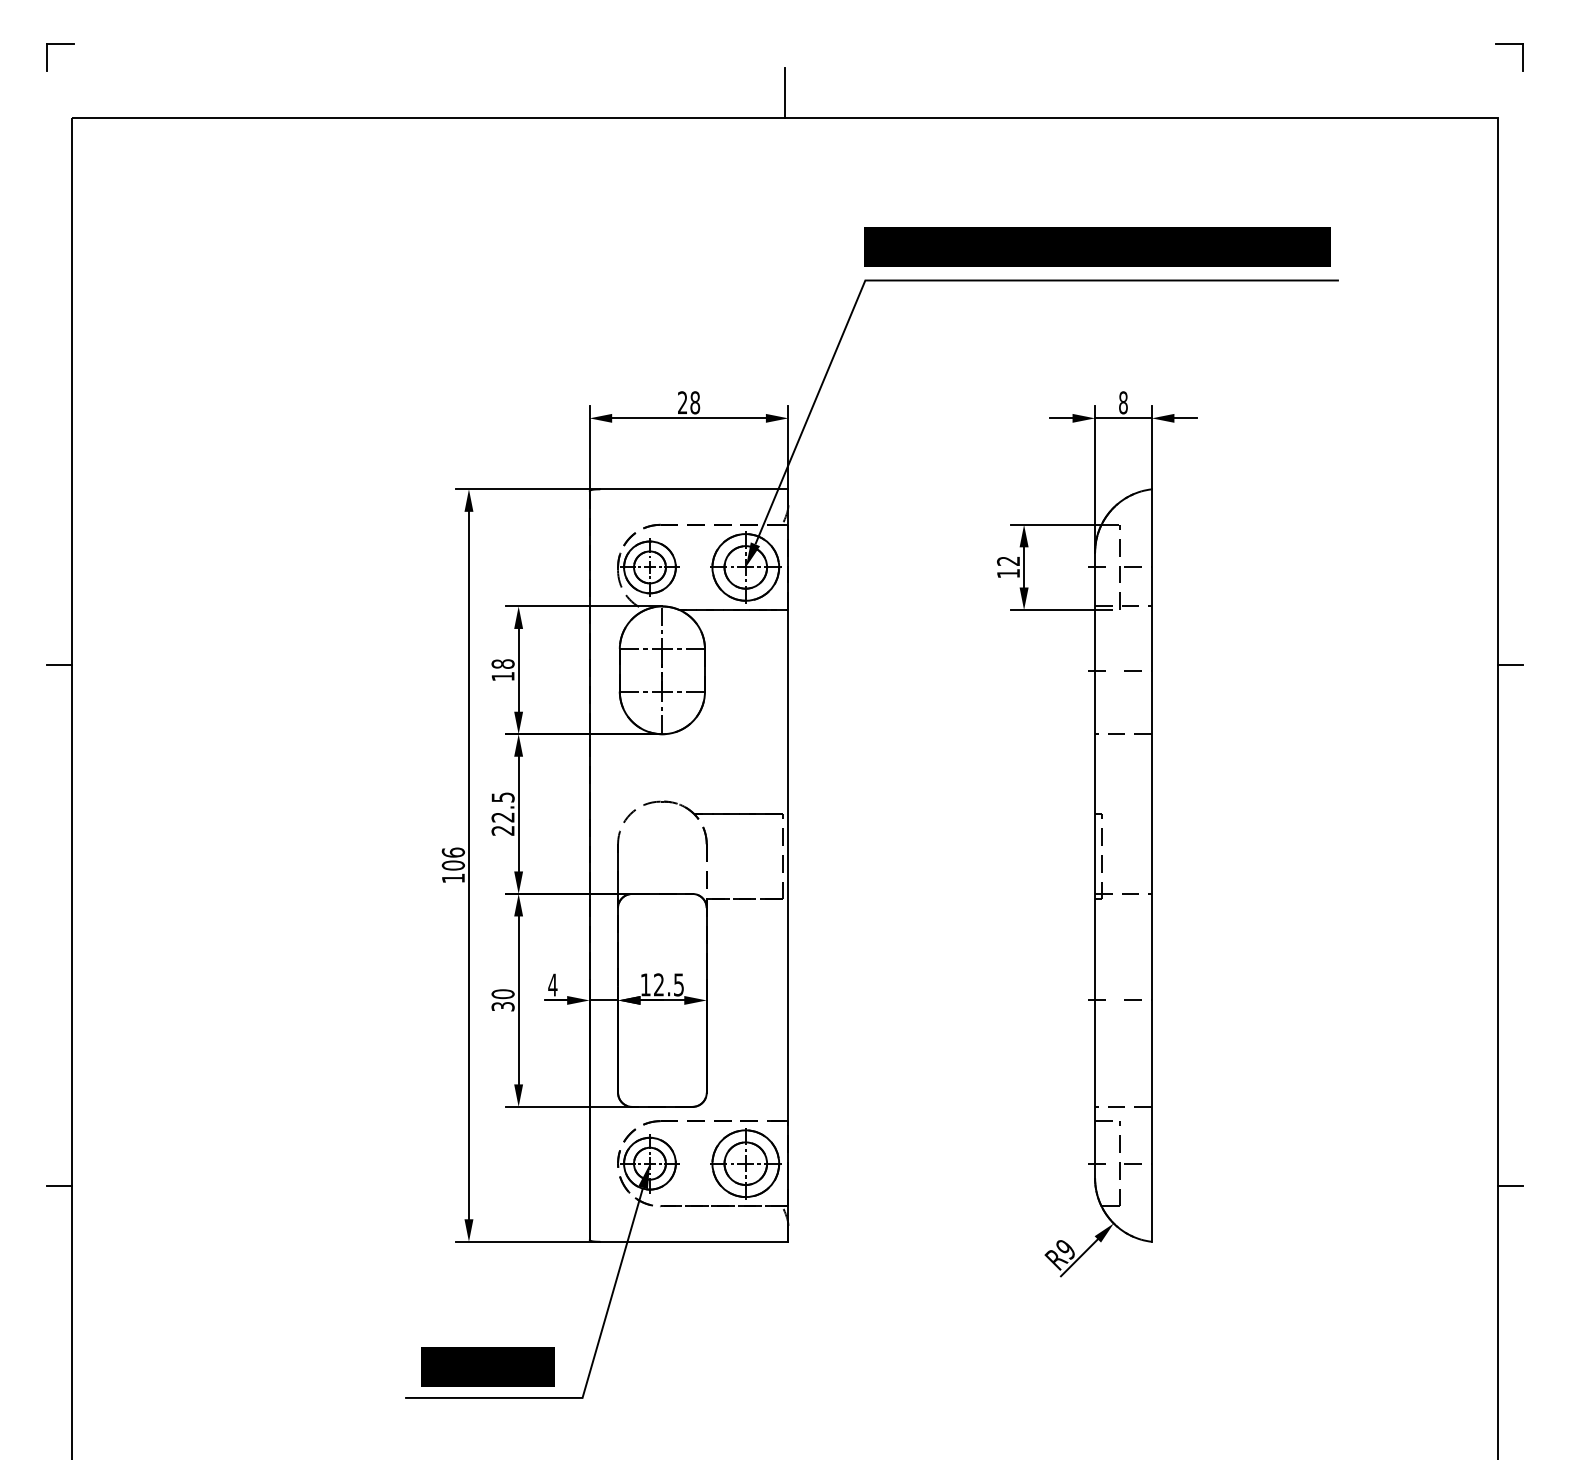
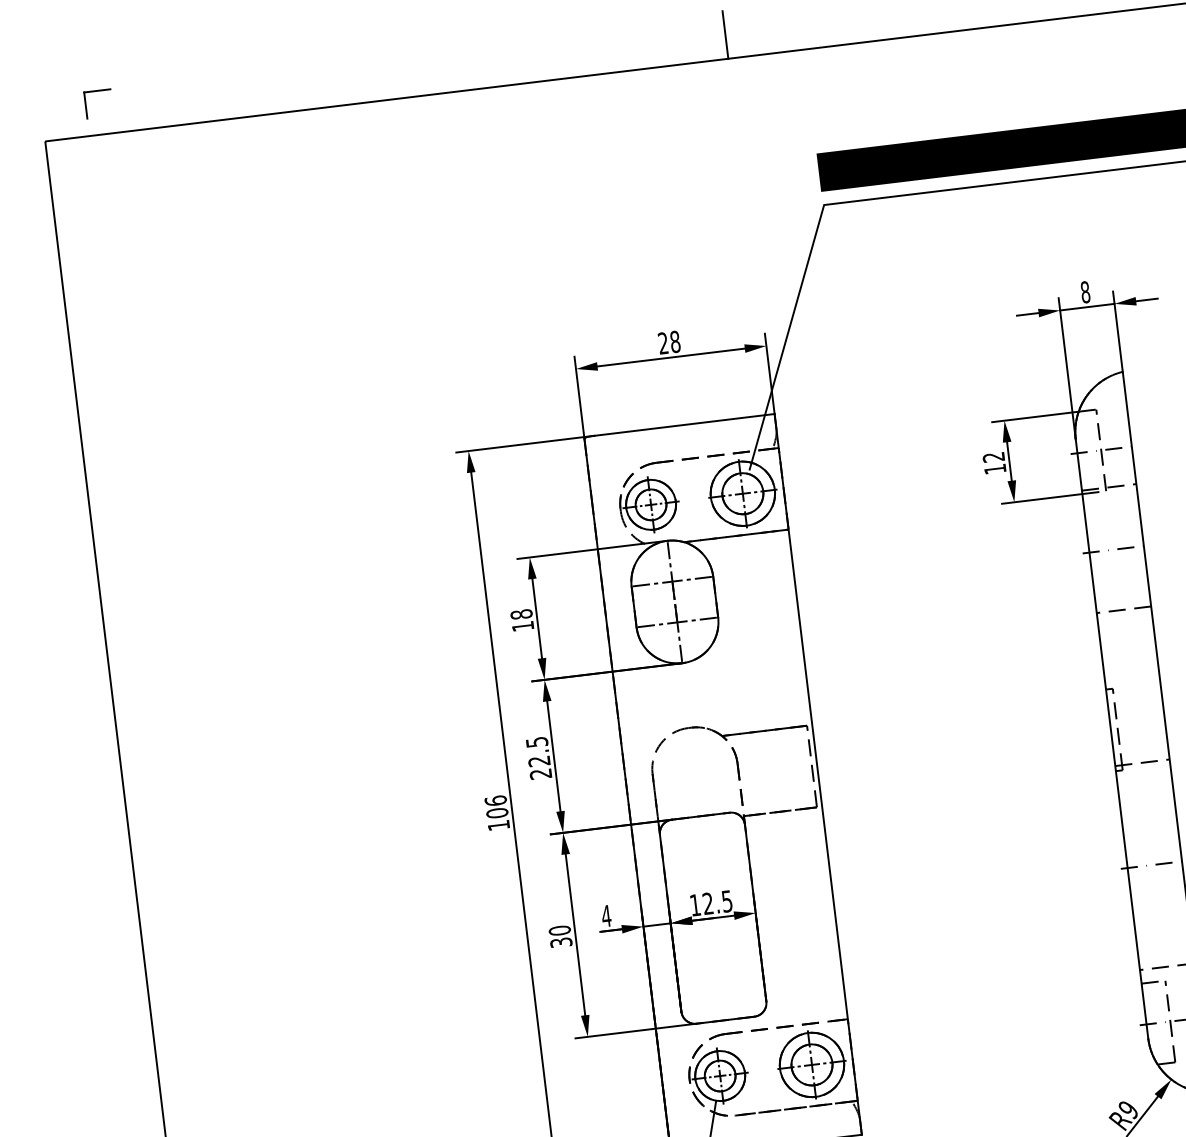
part: (60, 44) -> (97, 91), moved
fill: (752, 554) -> (747, 480), removed
line: (59, 664) -> (96, 666), removed
fill: (643, 1176) -> (715, 1089), removed

